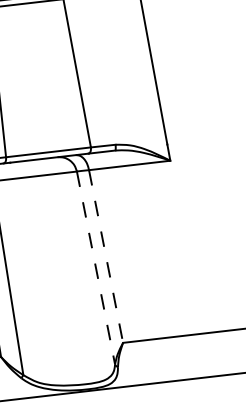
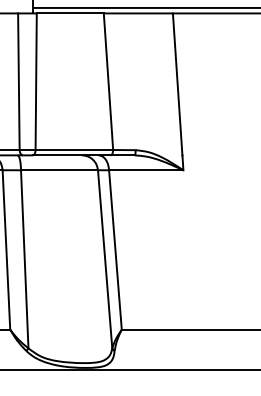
line: (106, 257) -> (115, 250), dashed -> solid
line: (96, 268) -> (105, 259), dashed -> solid

